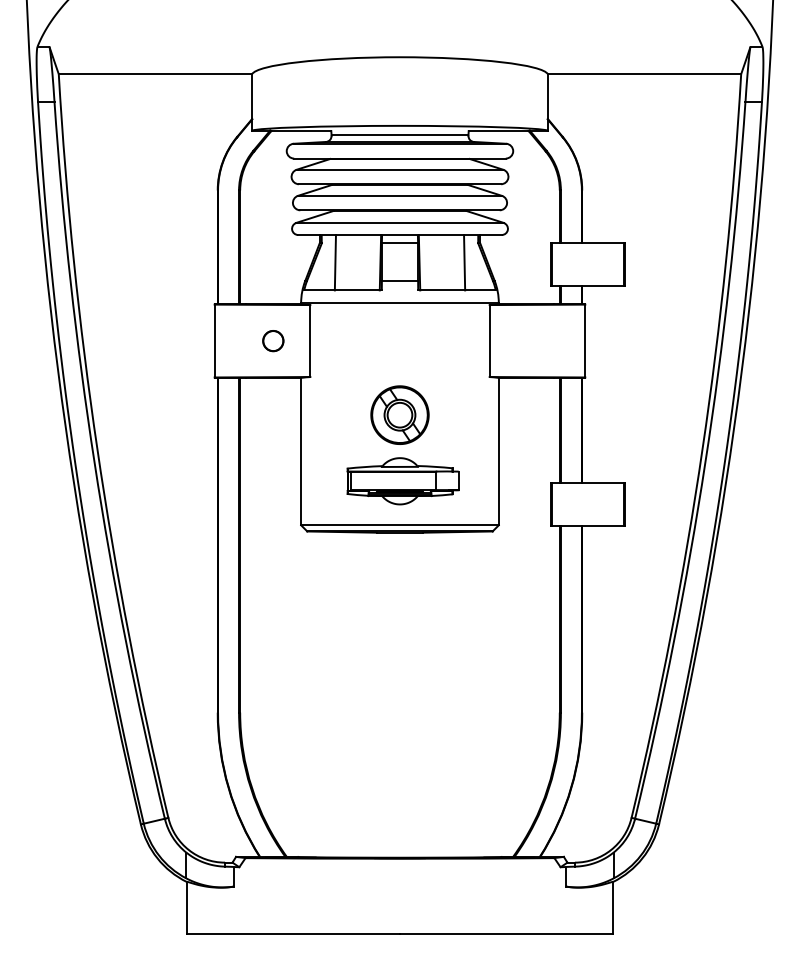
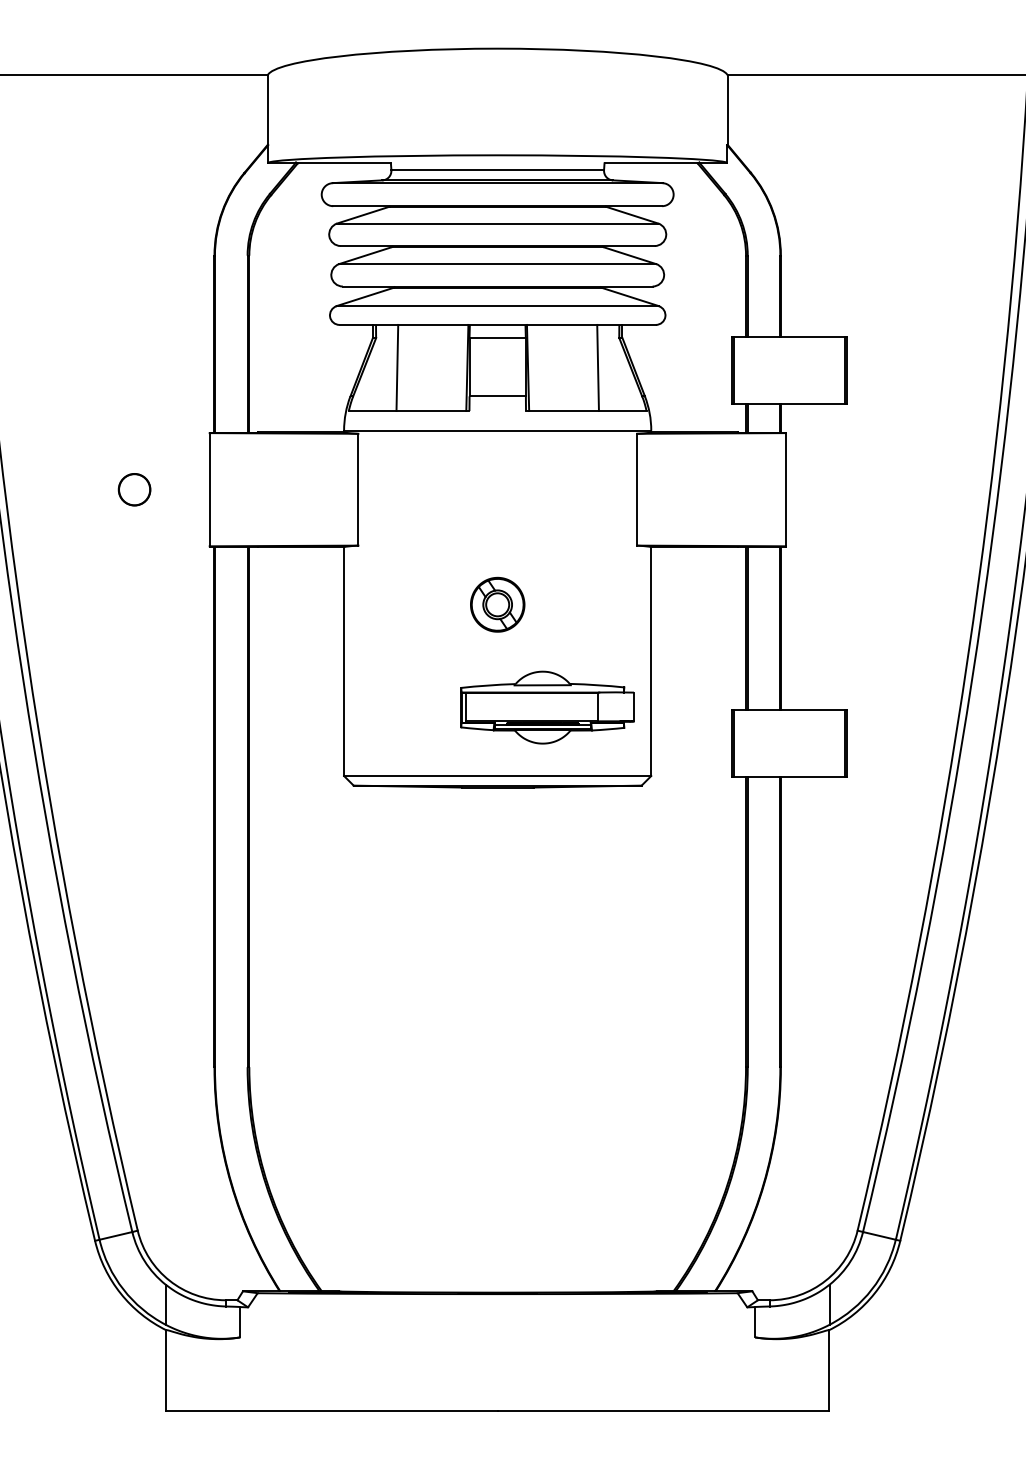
circle: (273, 341) -> (134, 490), moved
part: (399, 414) -> (496, 603), size x0.6
part: (402, 481) -> (546, 707), moved

